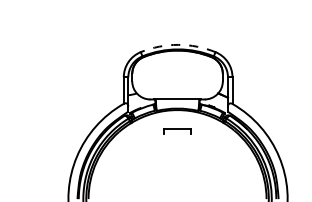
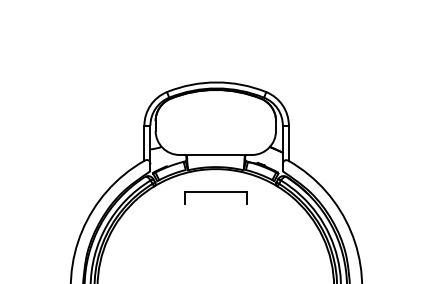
arc: (178, 44) -> (216, 82), dashed -> solid
part: (177, 131) -> (215, 197), size x1.67

